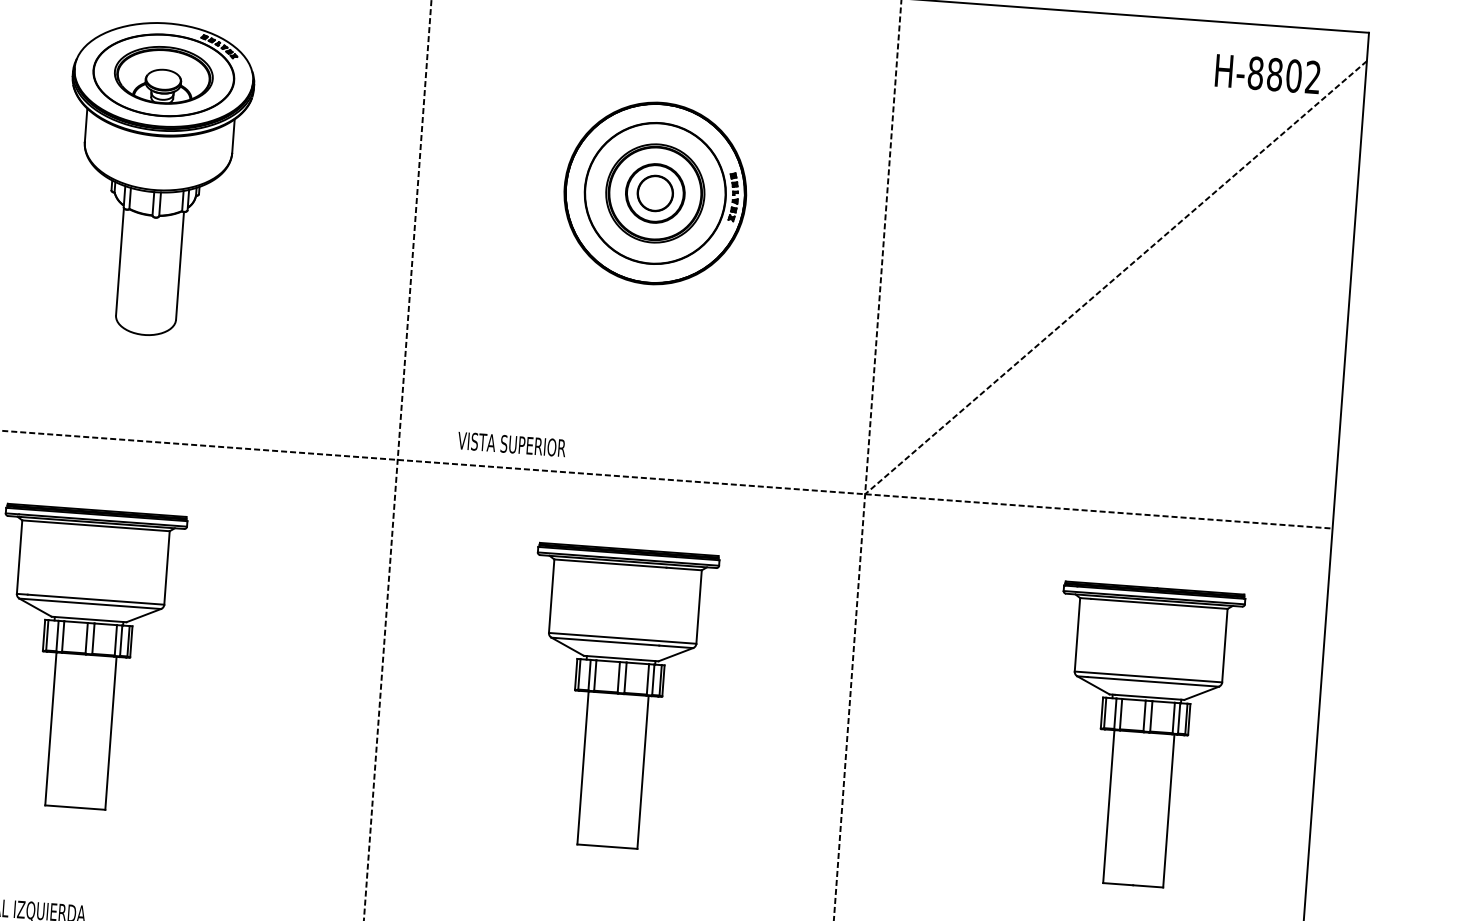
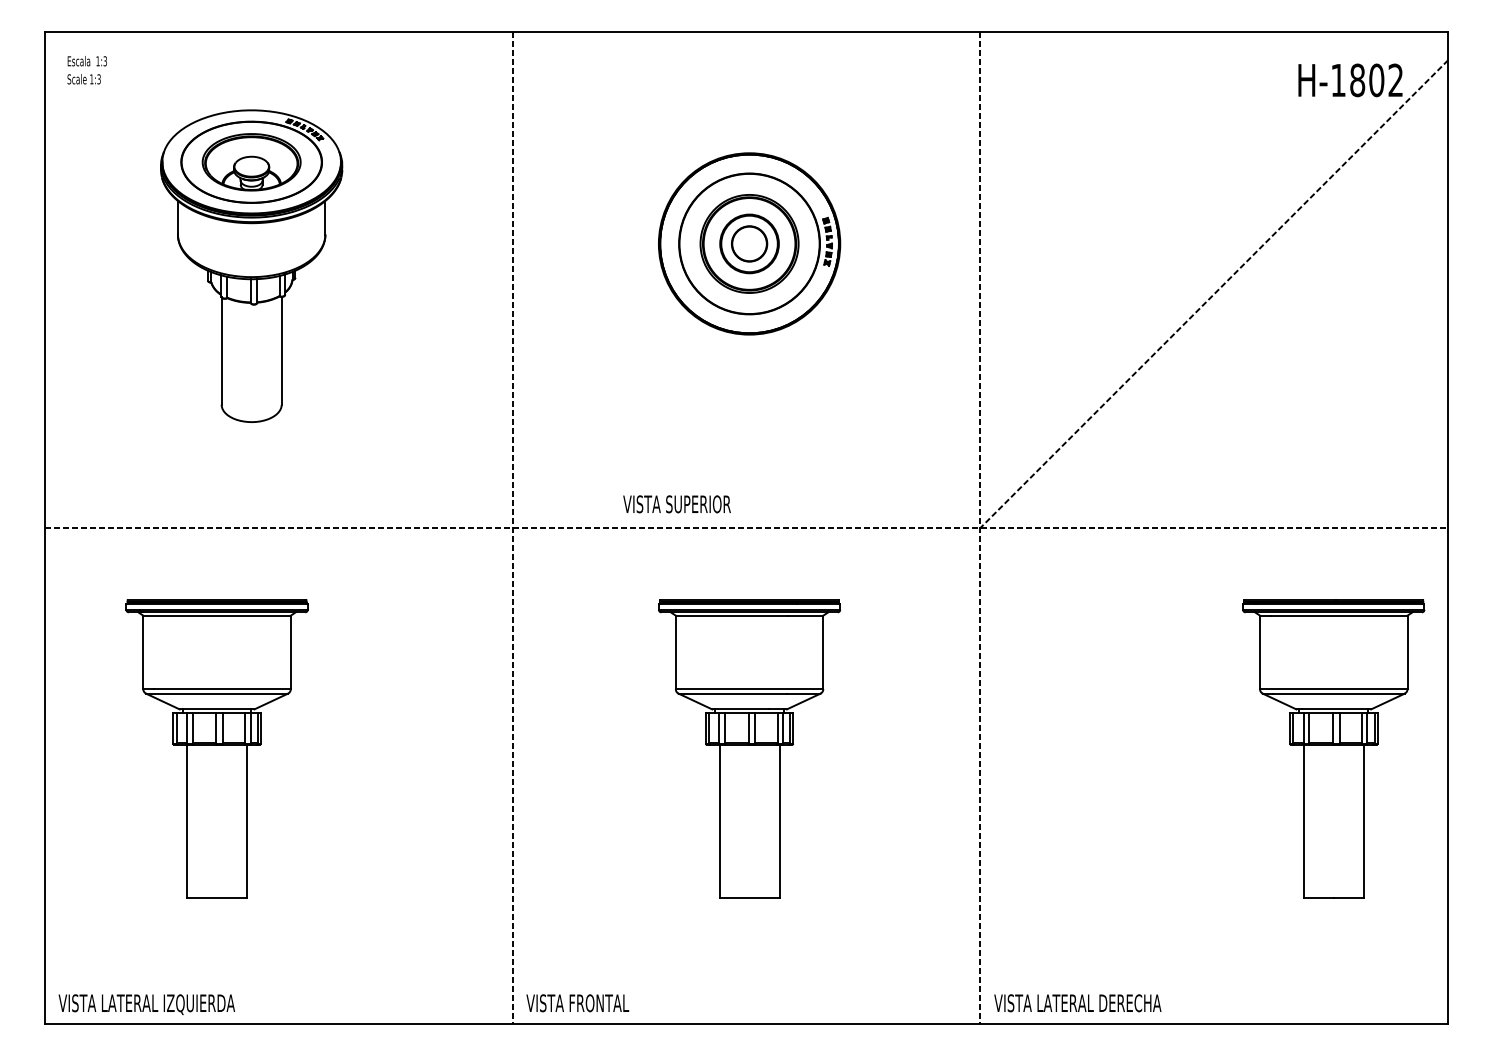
text: (1255, 73) -> (1338, 80), H-8802 -> H-1802
text: (511, 444) -> (676, 504), moved
part: (1143, 736) -> (1333, 748), moved

